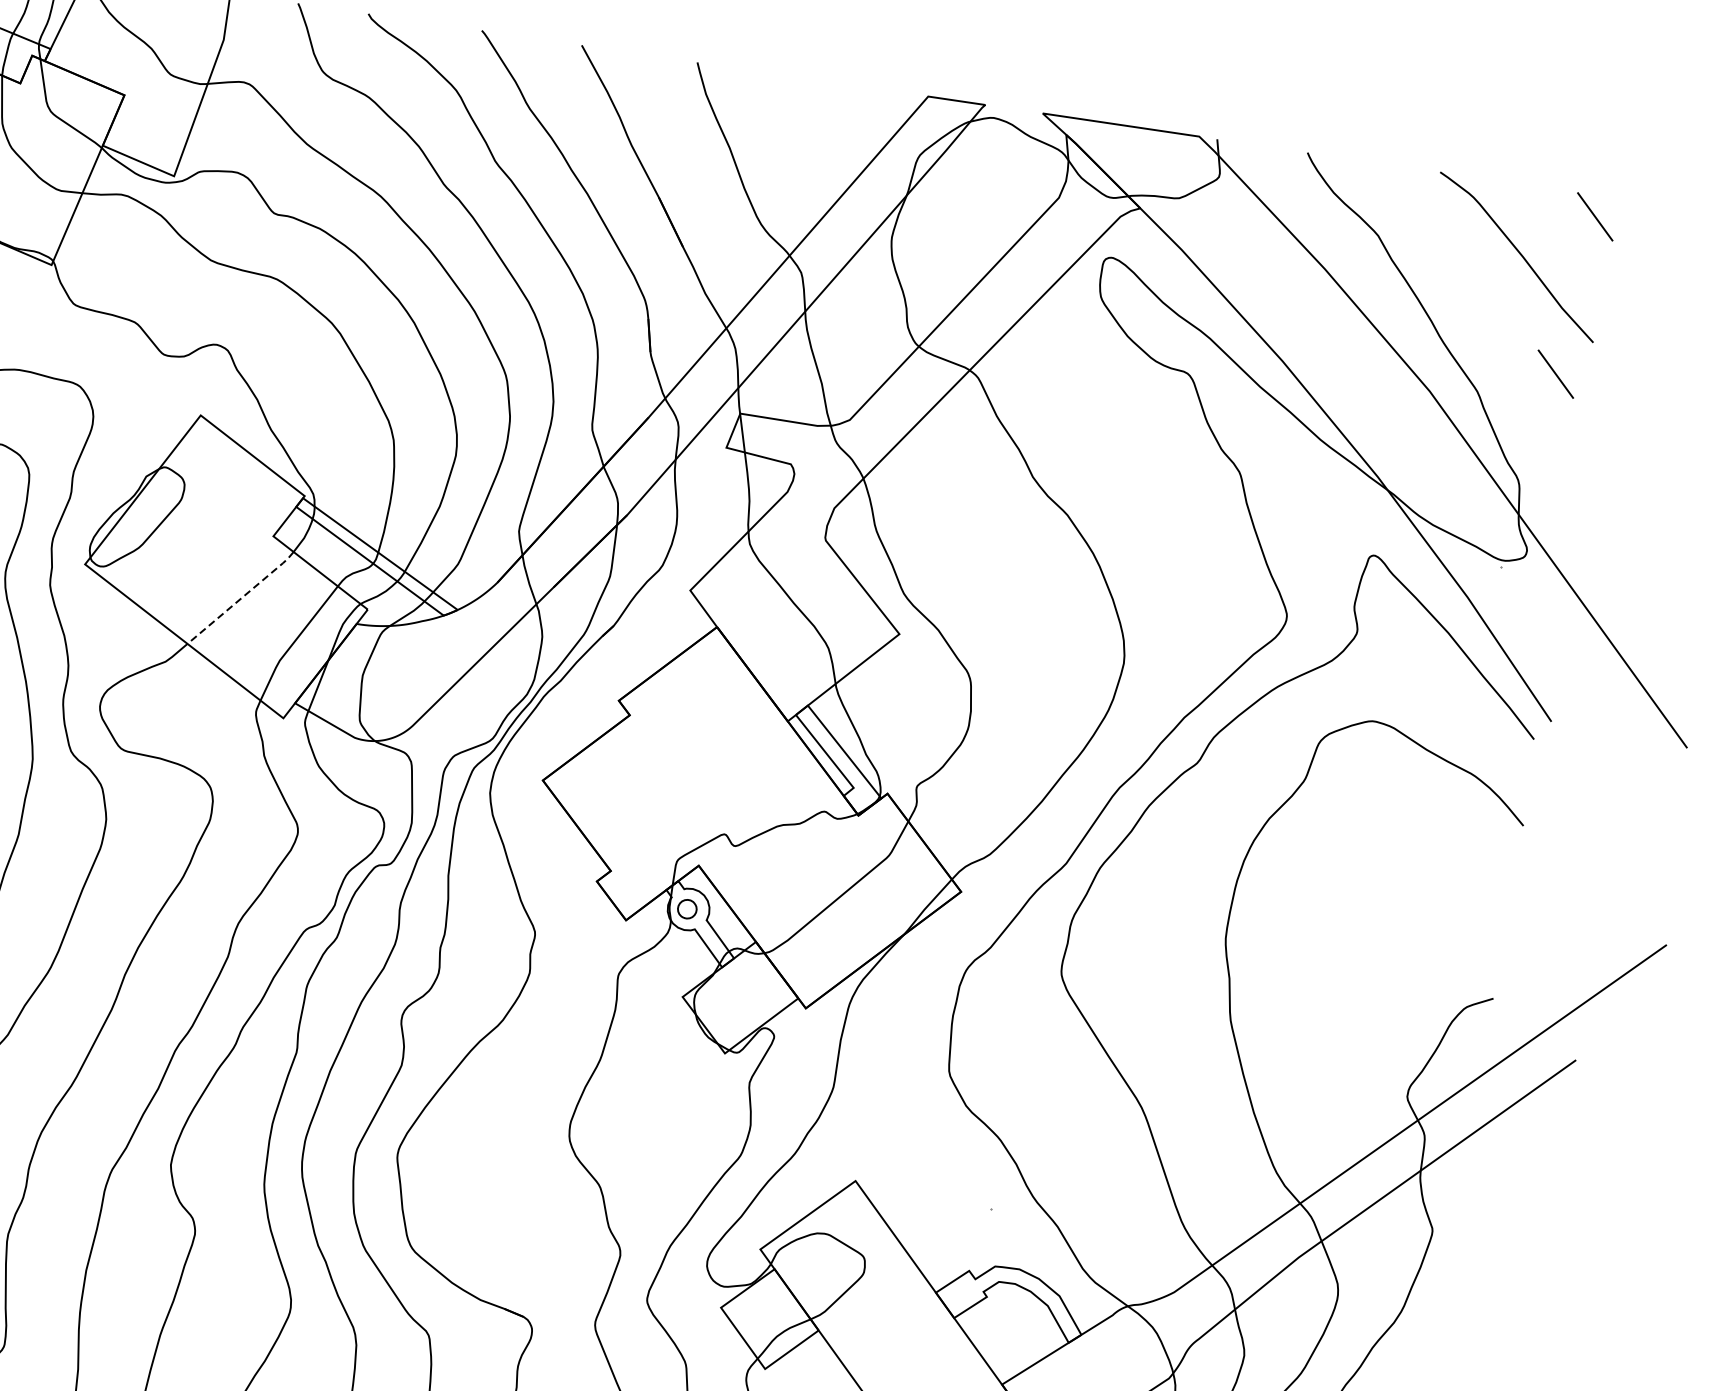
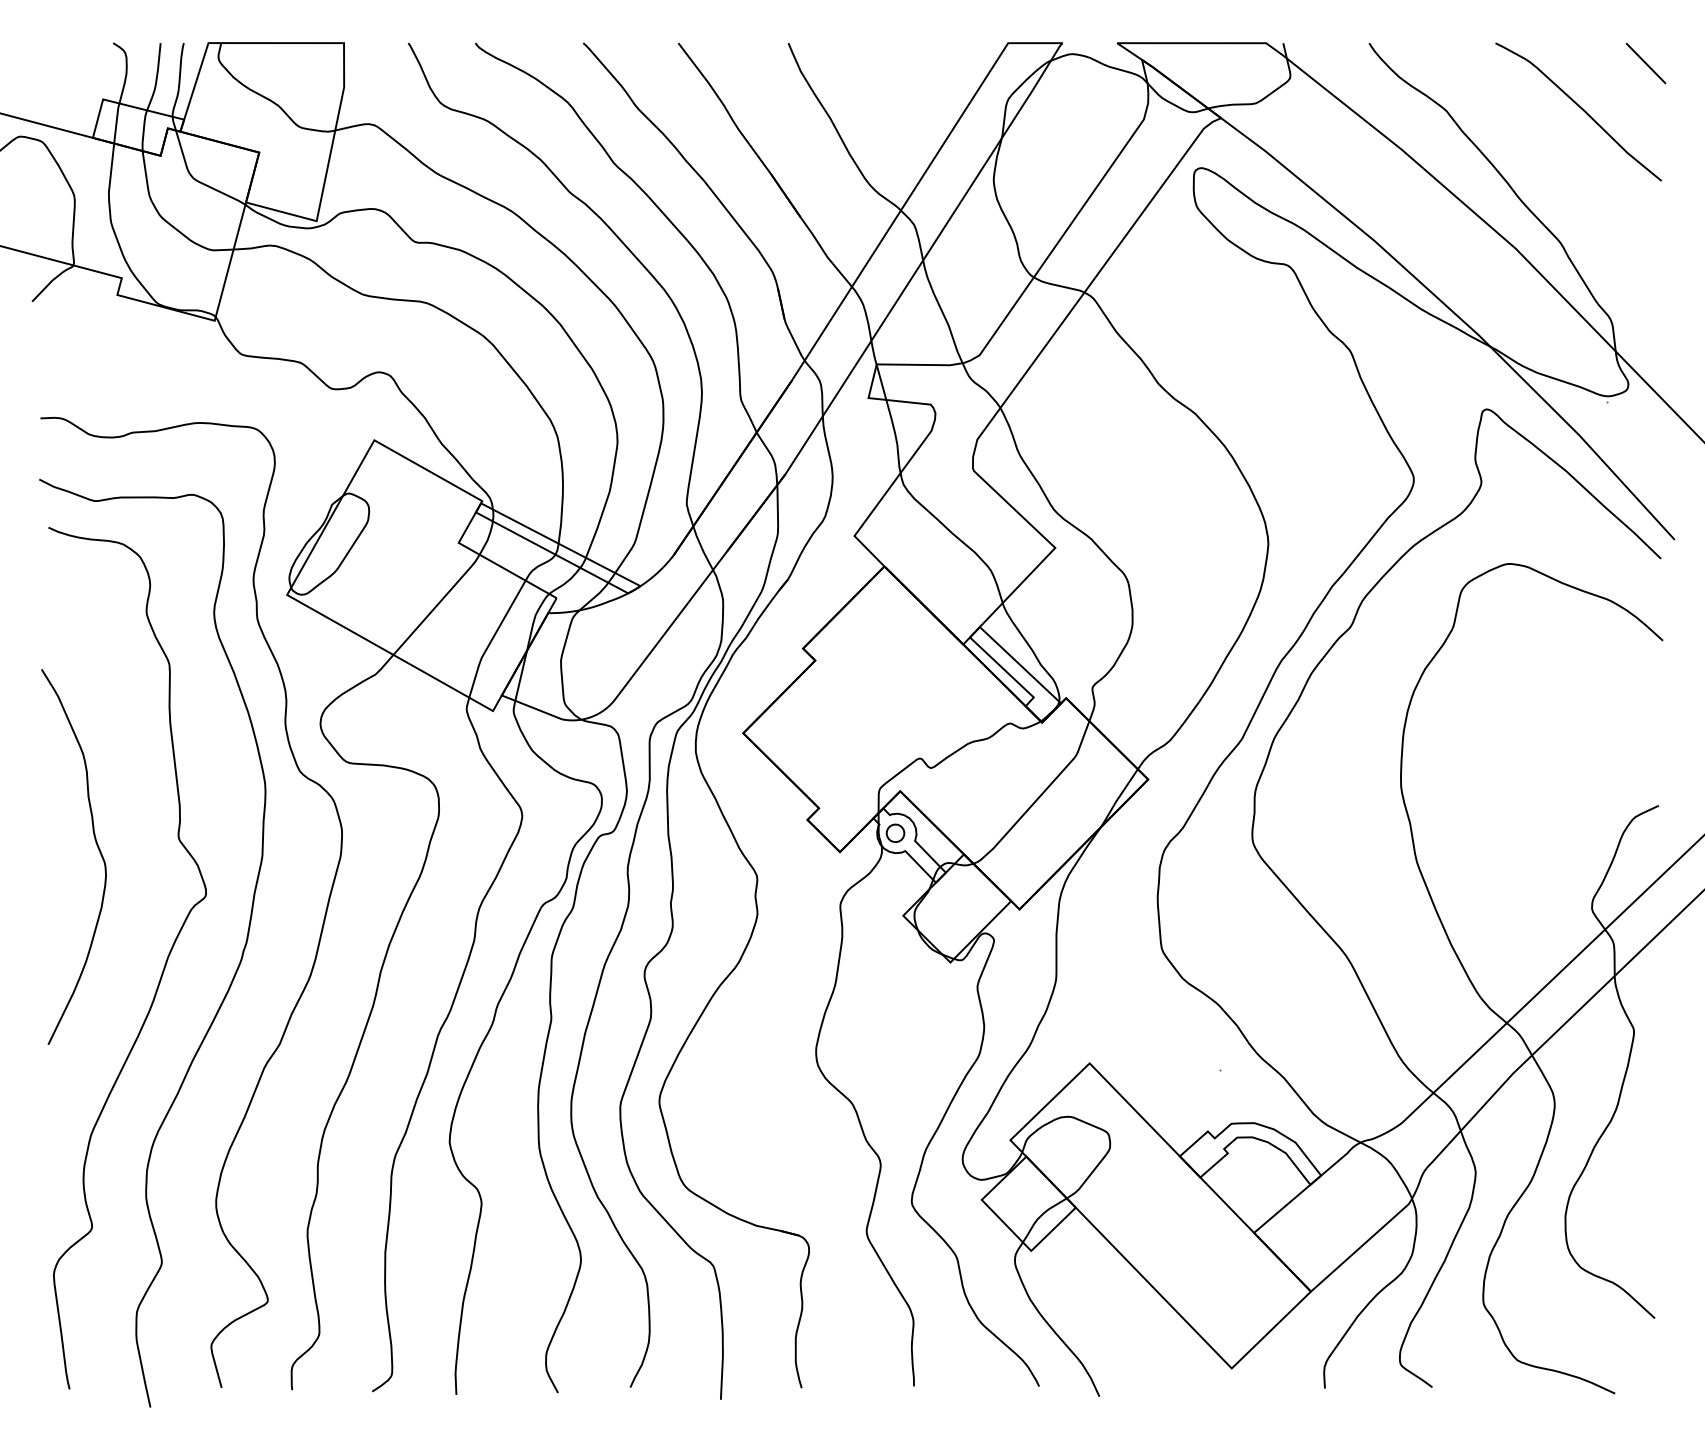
line: (1555, 374) -> (1630, 215), removed
line: (242, 597) -> (438, 604), dashed -> solid

